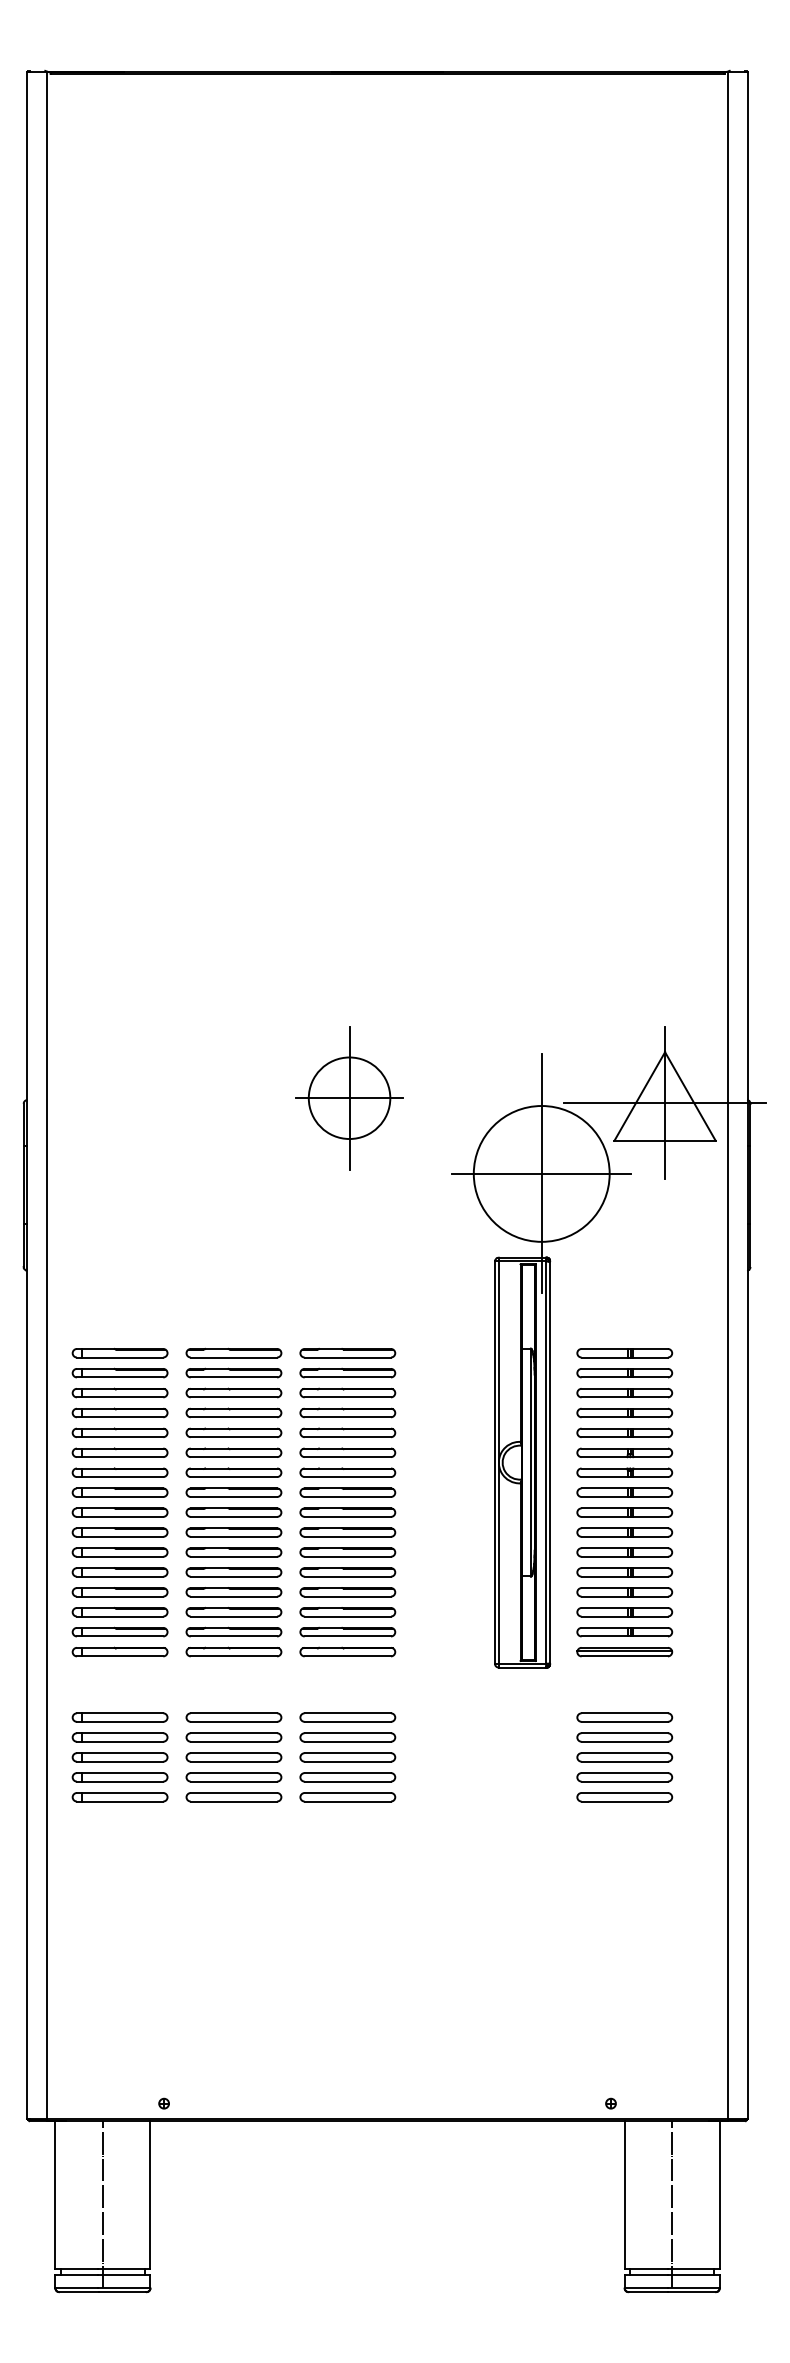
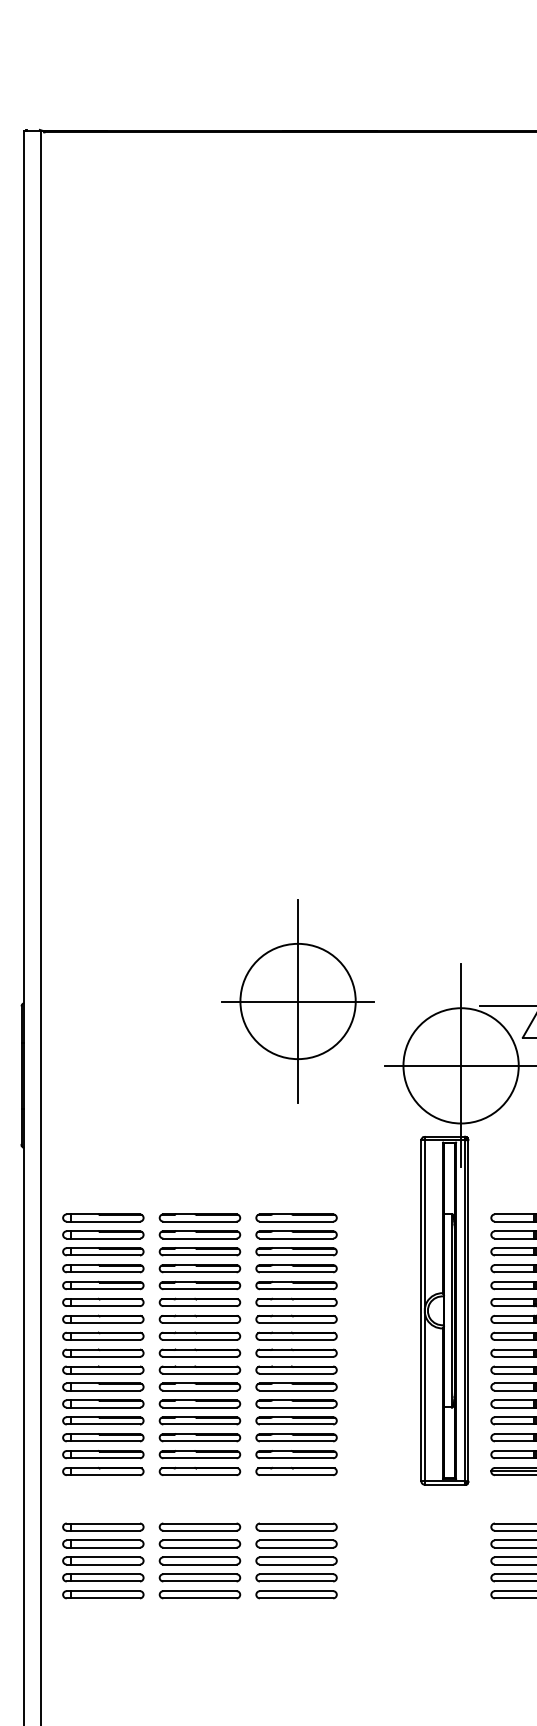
part: (349, 1098) -> (297, 1001), size x1.67

